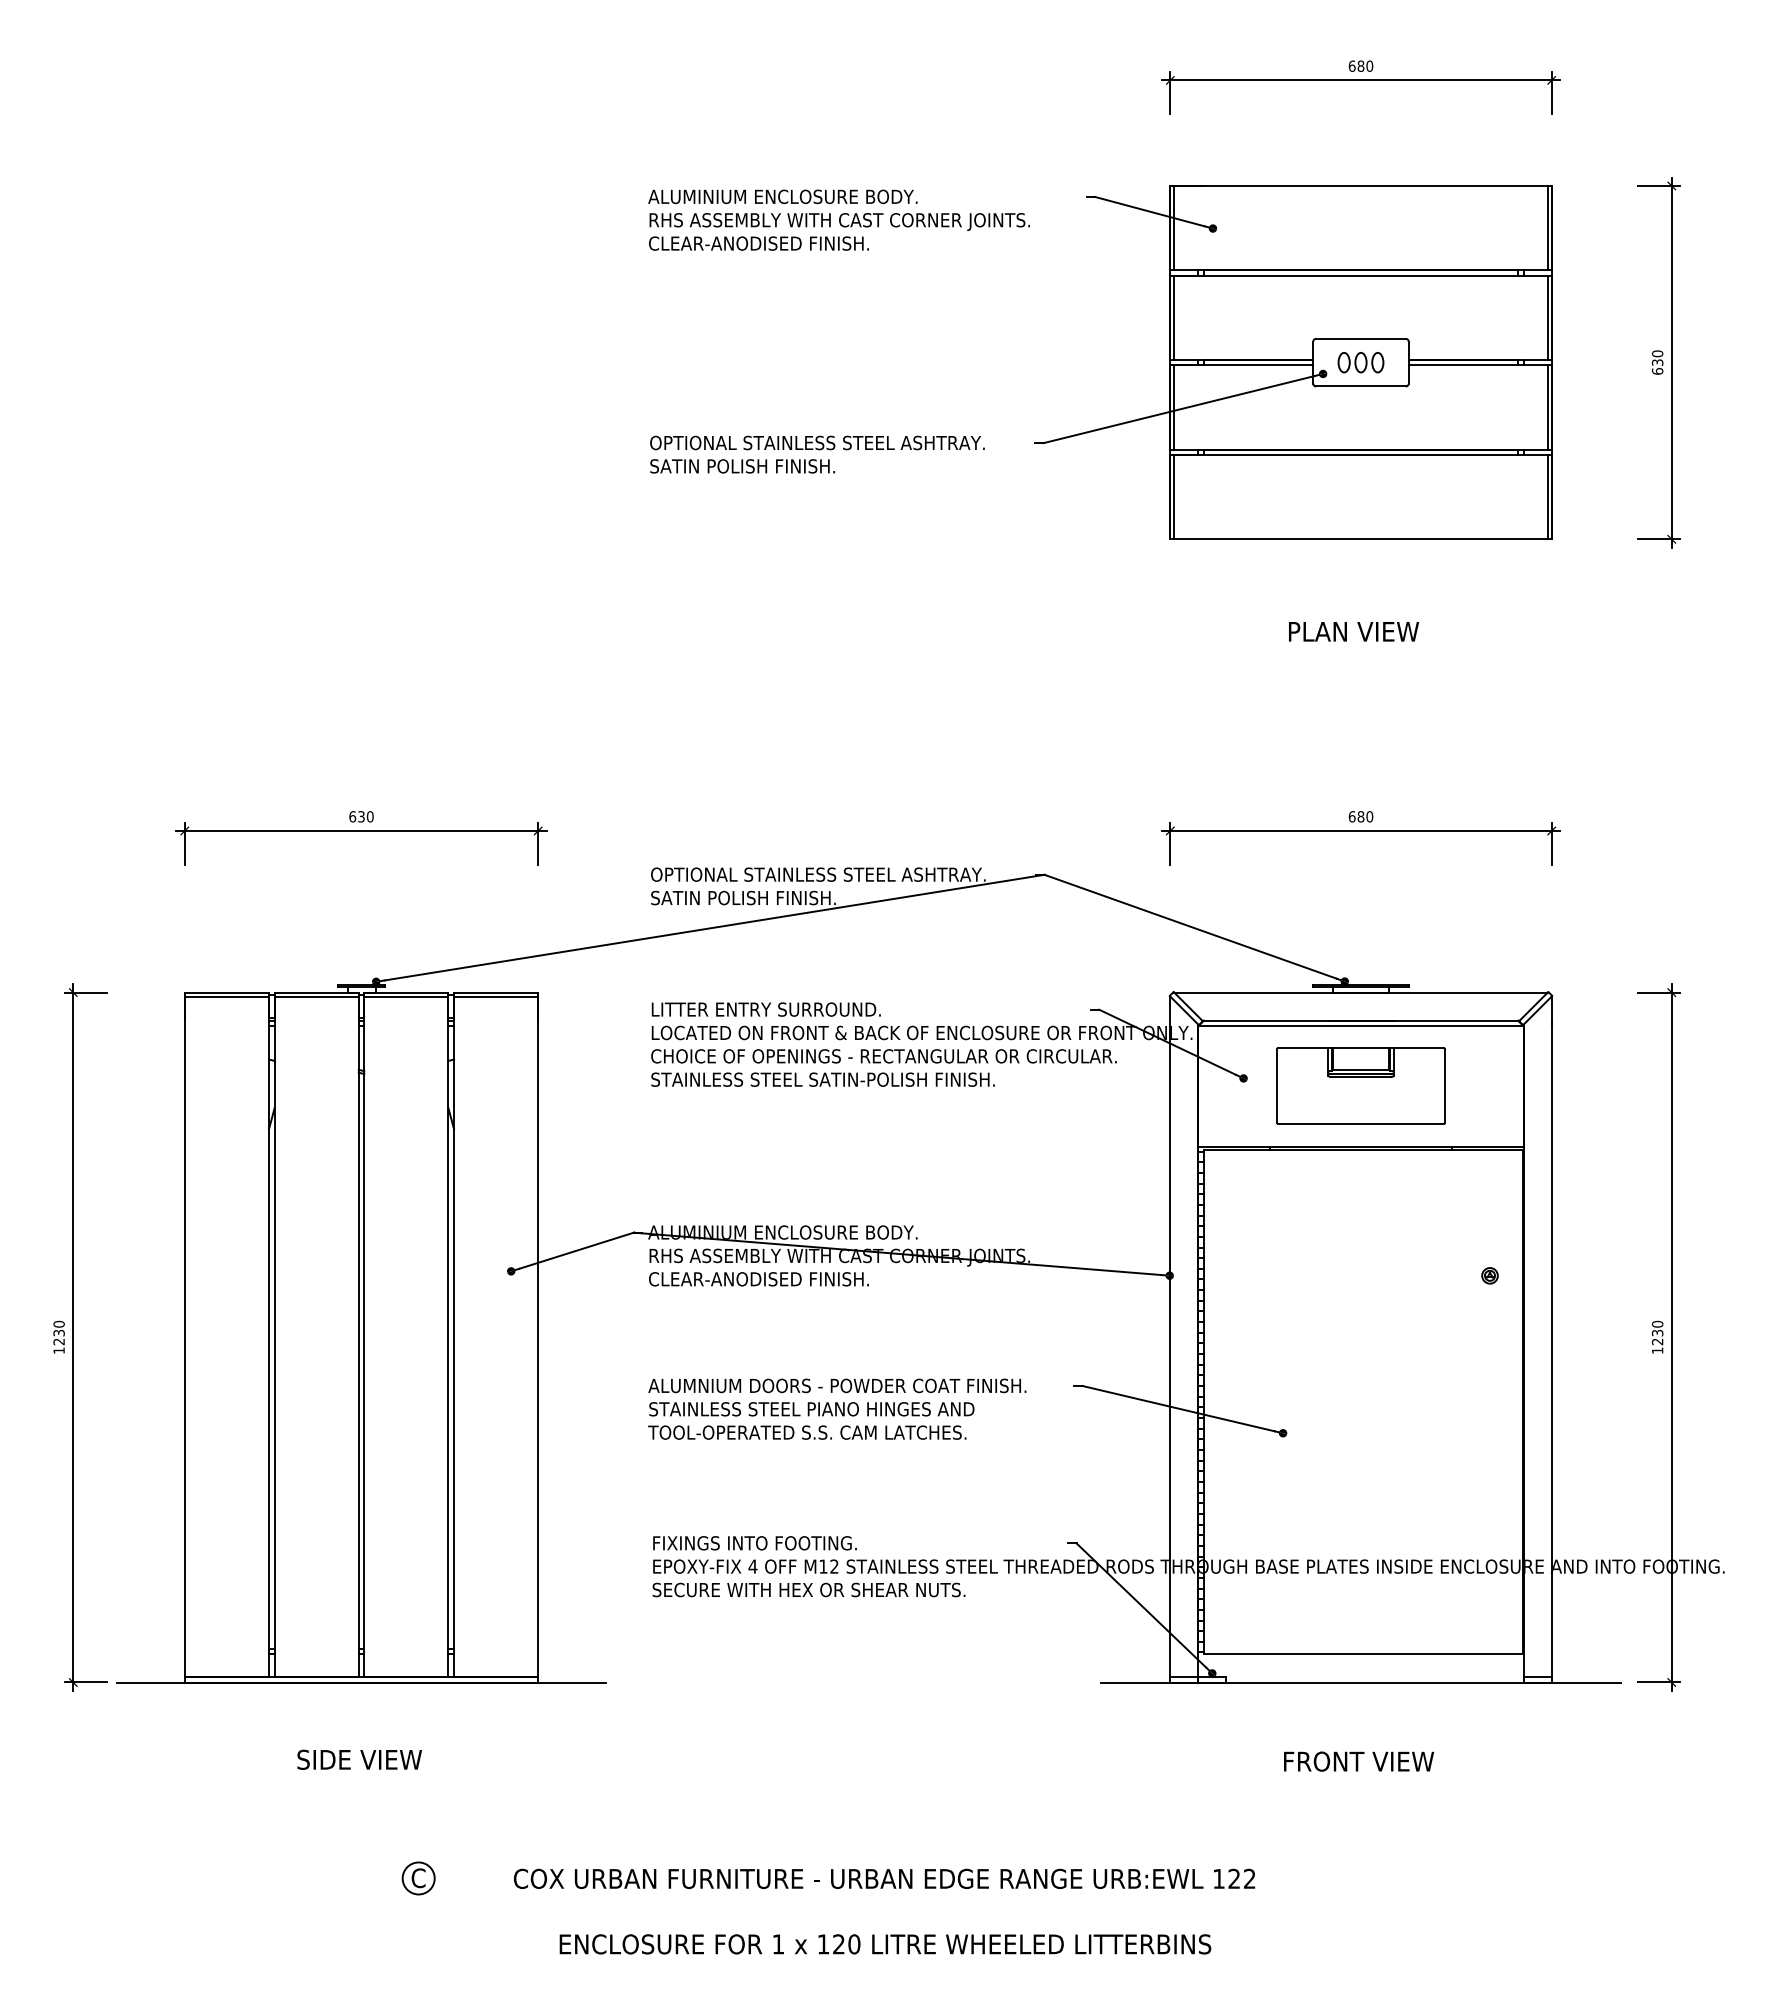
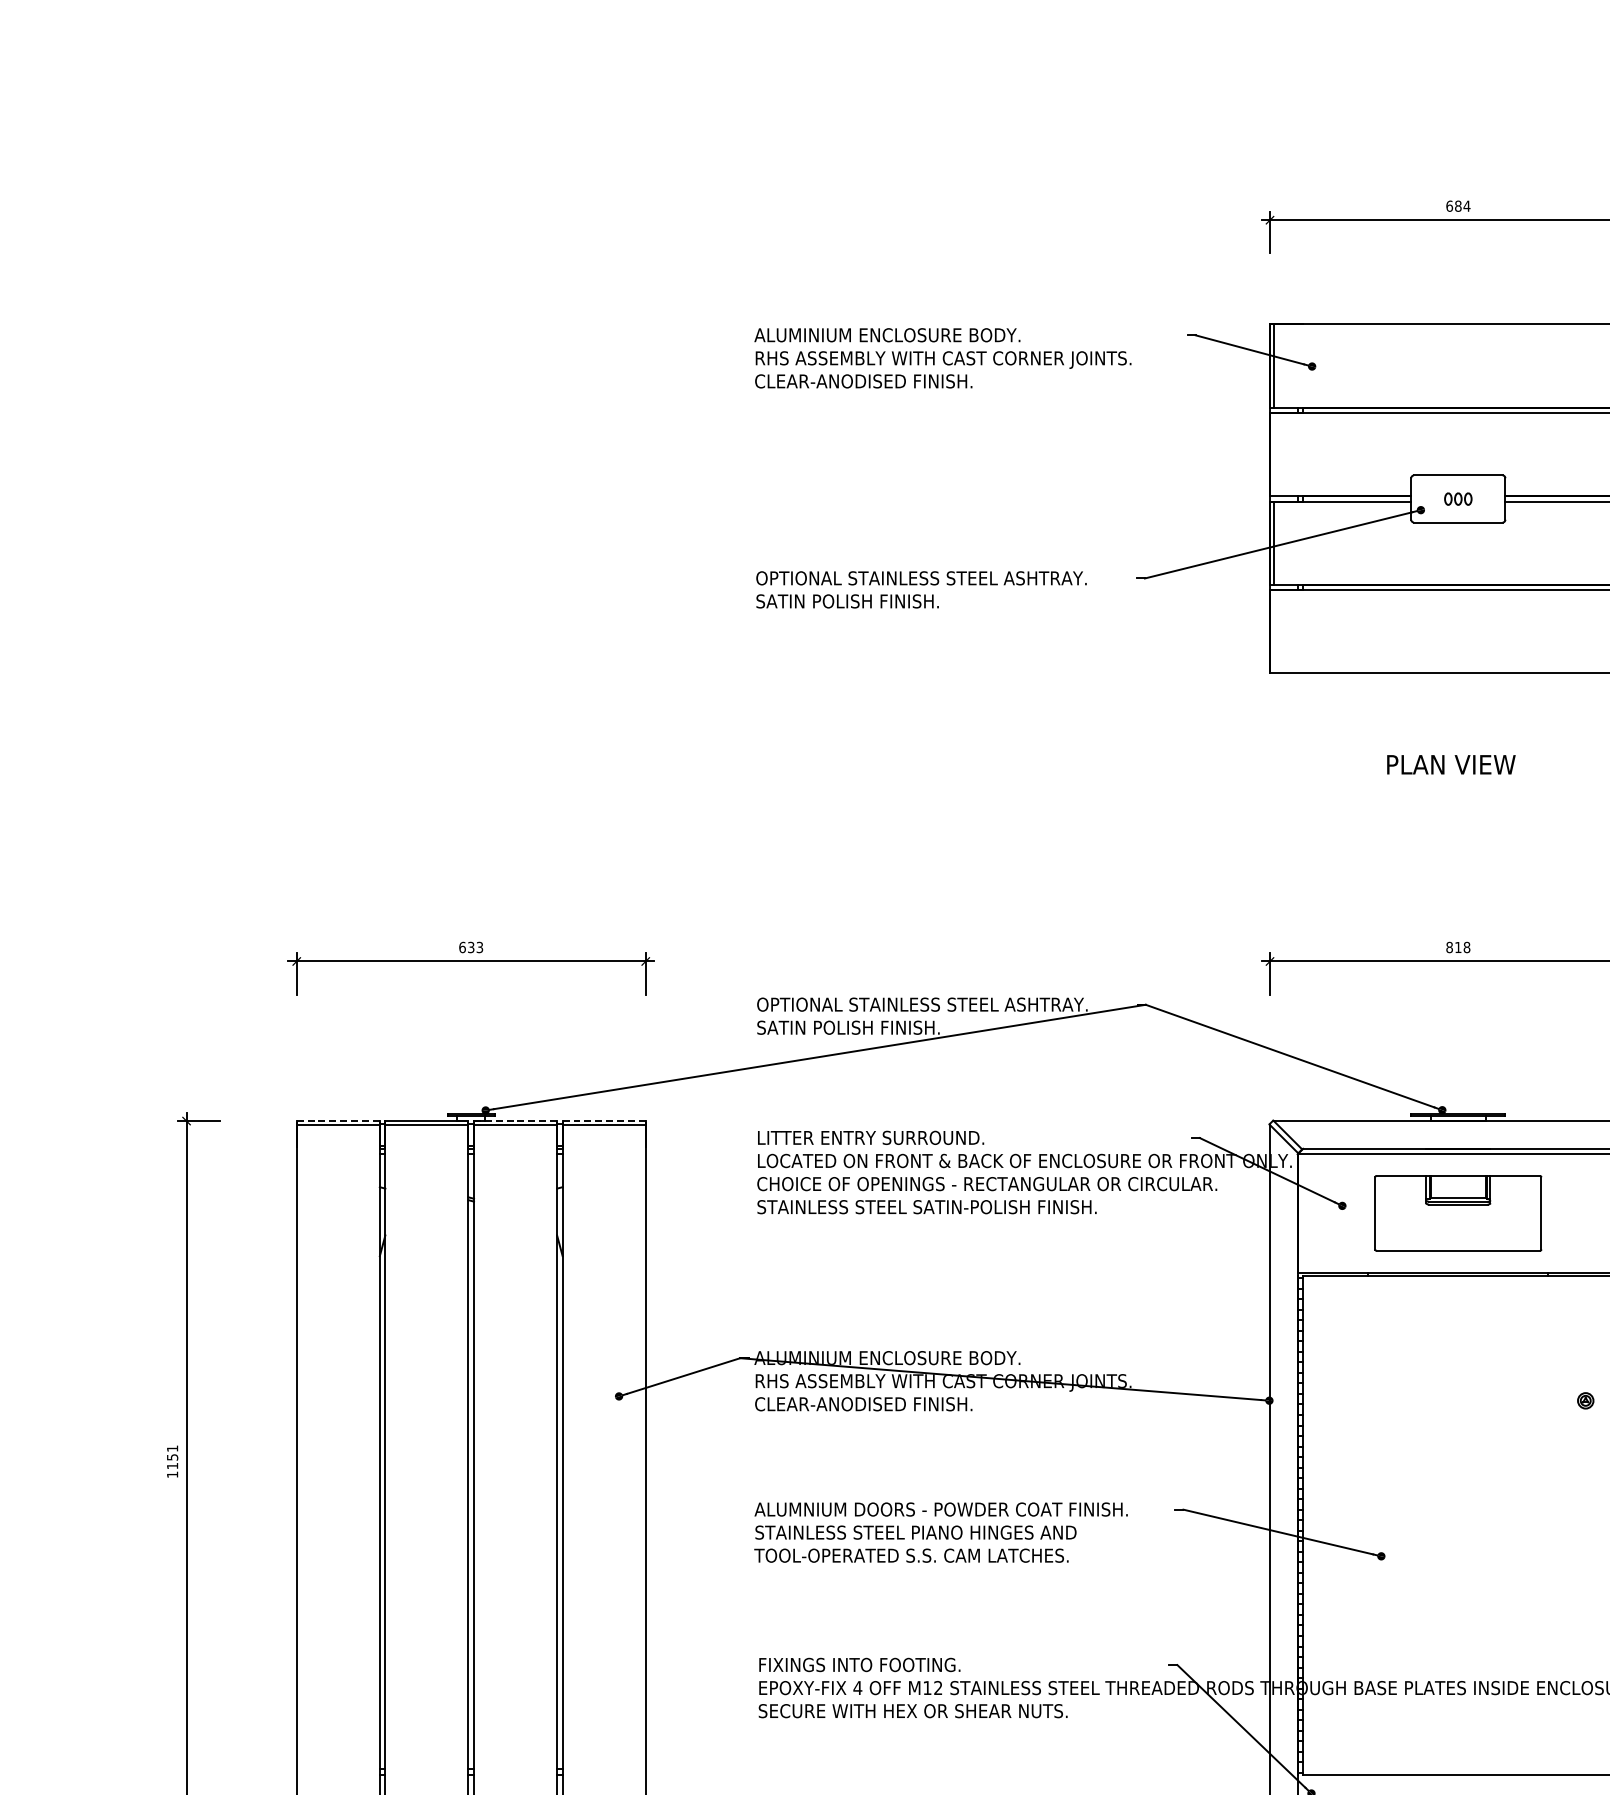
text: (1369, 65) -> (1466, 205), 680 -> 684
line: (1174, 317) -> (1274, 454), removed
part: (1360, 362) -> (1457, 498), size x0.6
line: (1174, 497) -> (1274, 632), removed
text: (369, 816) -> (479, 947), 630 -> 633
text: (1360, 816) -> (1457, 947), 680 -> 818
line: (227, 992) -> (338, 1121), solid -> dashed
line: (406, 992) -> (515, 1121), solid -> dashed
line: (496, 992) -> (604, 1121), solid -> dashed
text: (58, 1332) -> (171, 1456), 1230 -> 1151

